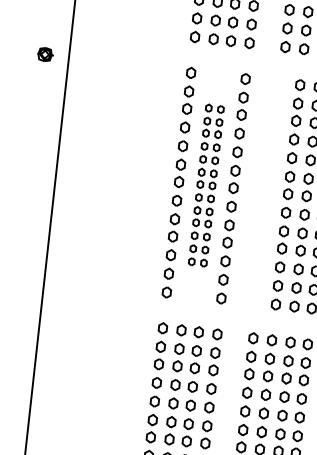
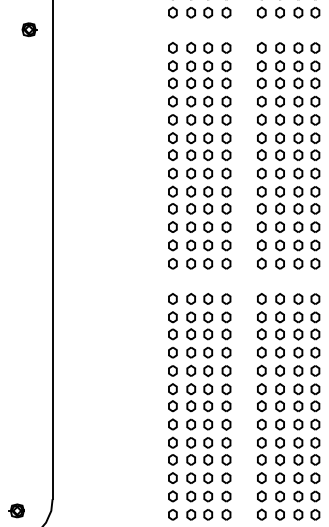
part: (45, 54) -> (29, 29), moved
part: (206, 185) -> (199, 155), size x1.43
part: (269, 192) -> (261, 155), added

